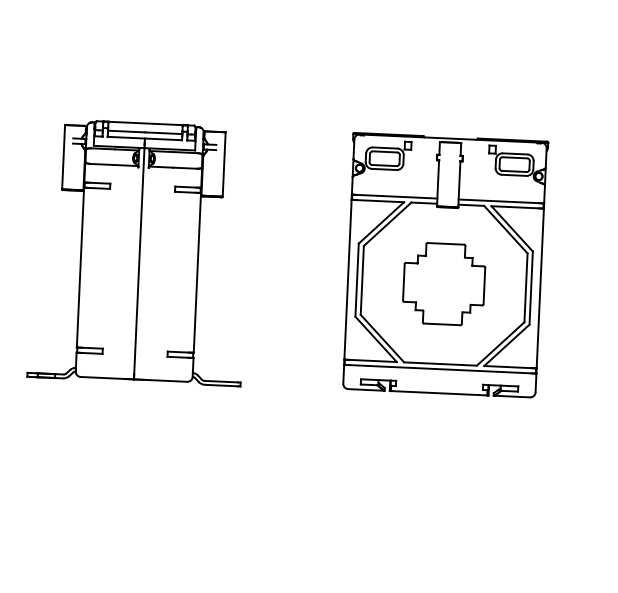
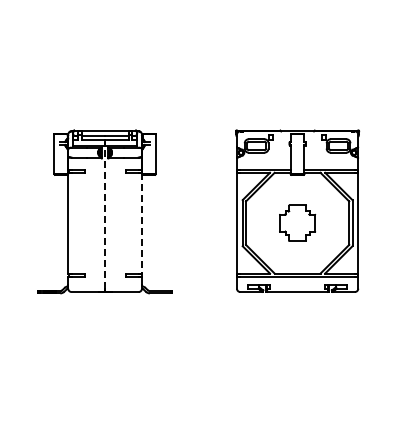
line: (140, 259) -> (105, 216), solid -> dashed
line: (196, 273) -> (141, 223), solid -> dashed
part: (443, 284) -> (297, 223), size x0.7

